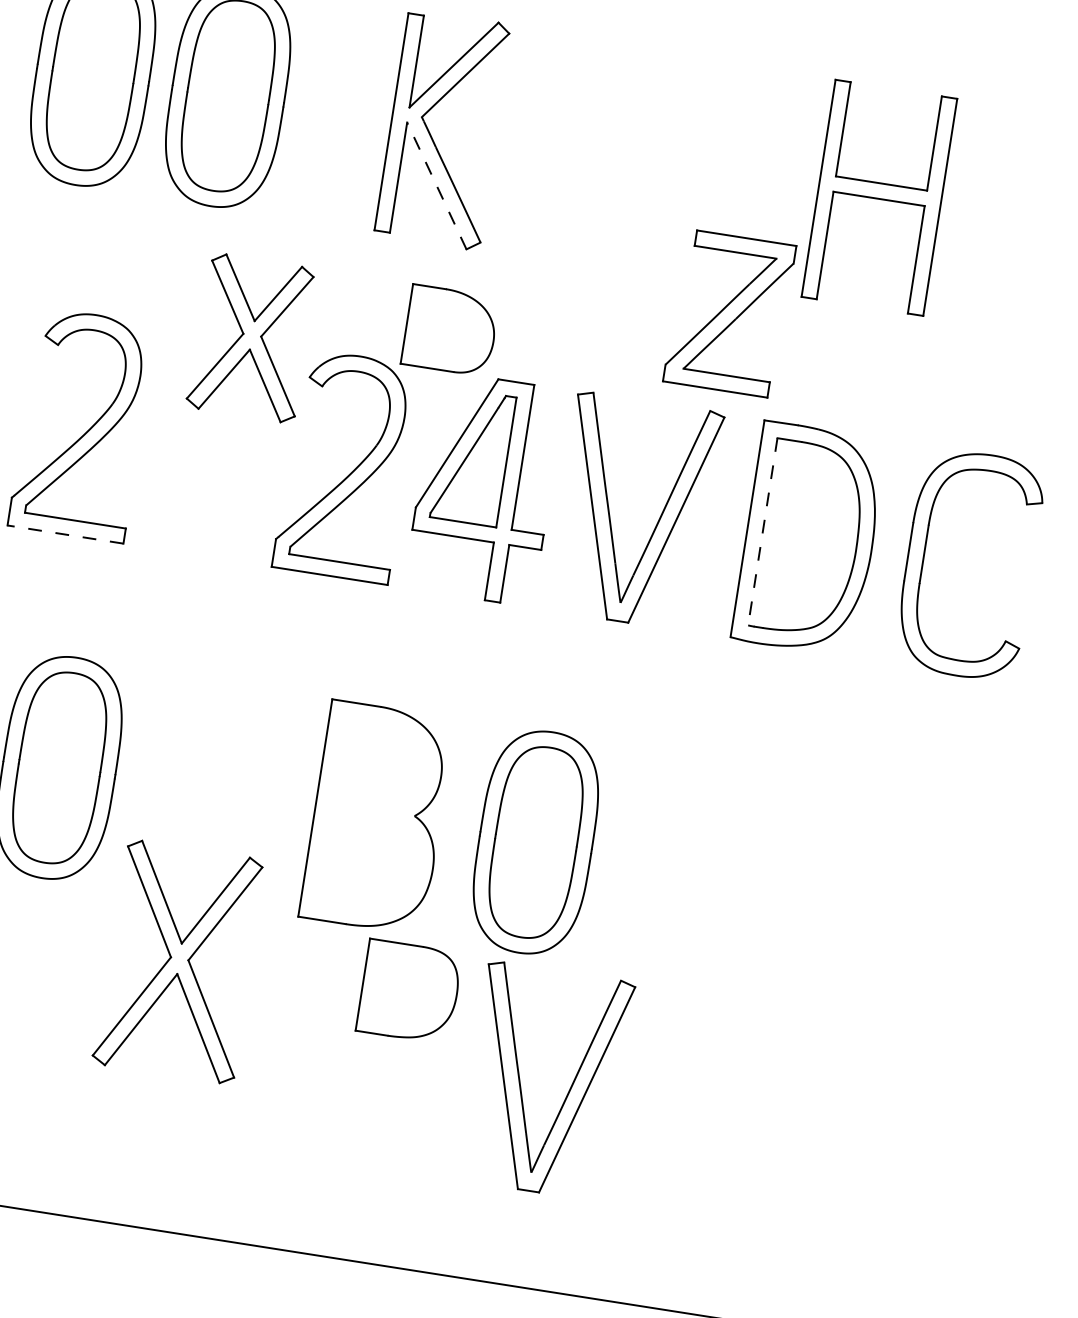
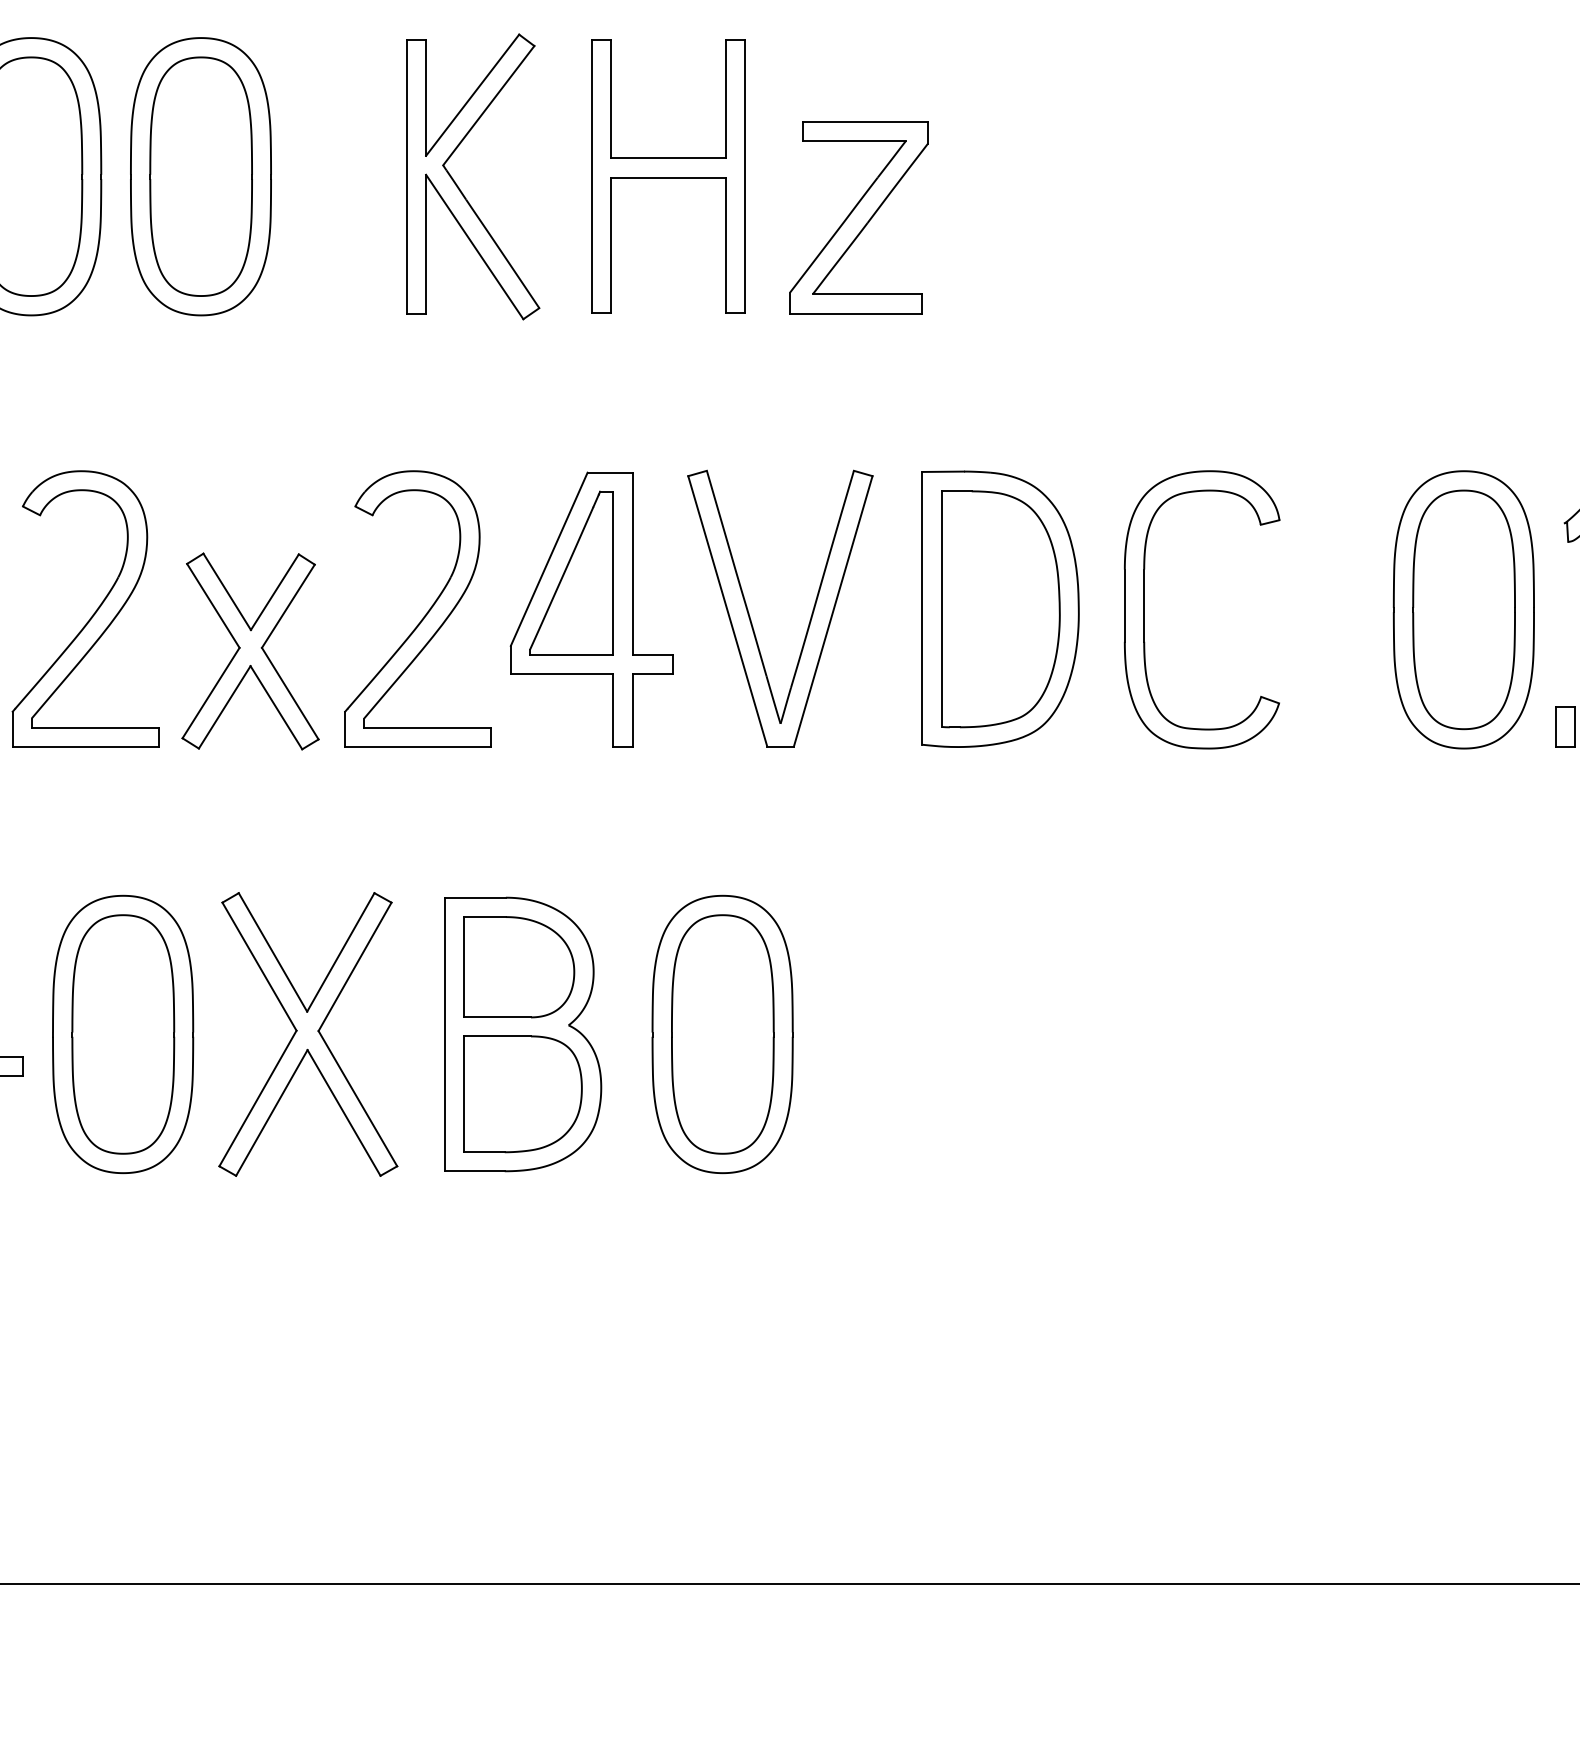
line: (436, 185) -> (474, 246), dashed -> solid
part: (879, 197) -> (668, 176), moved
part: (729, 313) -> (858, 217), moved
part: (450, 330) -> (519, 967), moved
part: (251, 338) -> (250, 651), moved
line: (762, 532) -> (941, 609), dashed -> solid
line: (65, 534) -> (85, 746), dashed -> solid
part: (180, 961) -> (308, 1034), moved
part: (408, 992) -> (522, 1094), moved
part: (521, 1086) -> (751, 1336), removed

